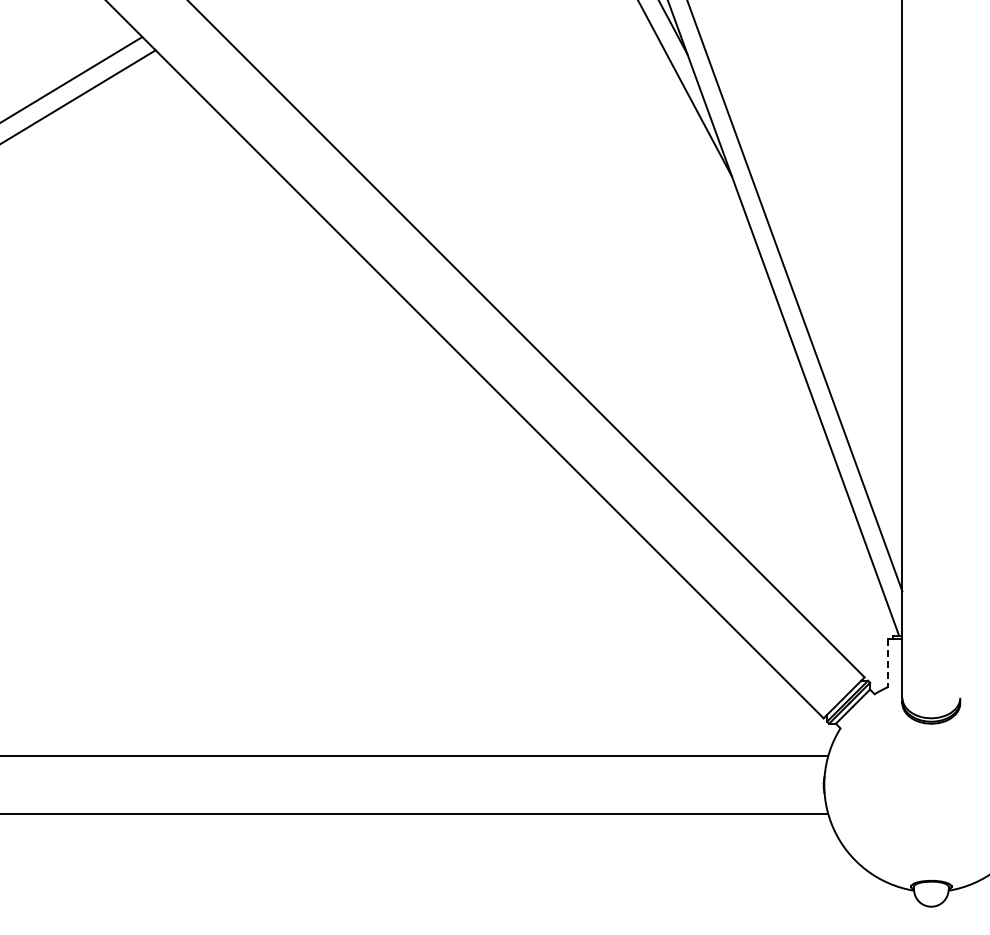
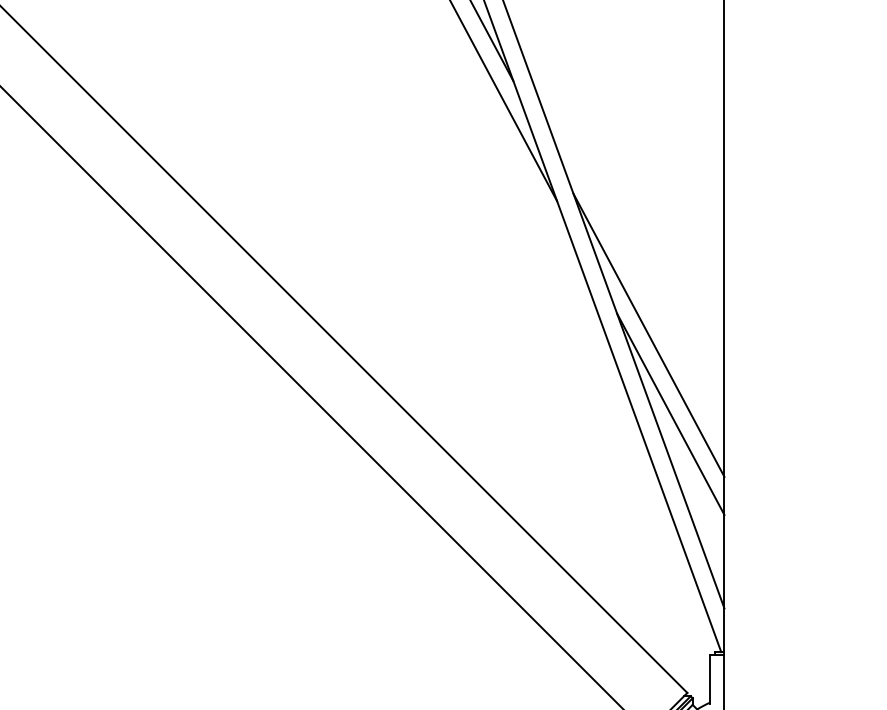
line: (825, 313) -> (648, 335), added
line: (847, 393) -> (670, 414), added
line: (888, 663) -> (710, 679), dashed -> solid

